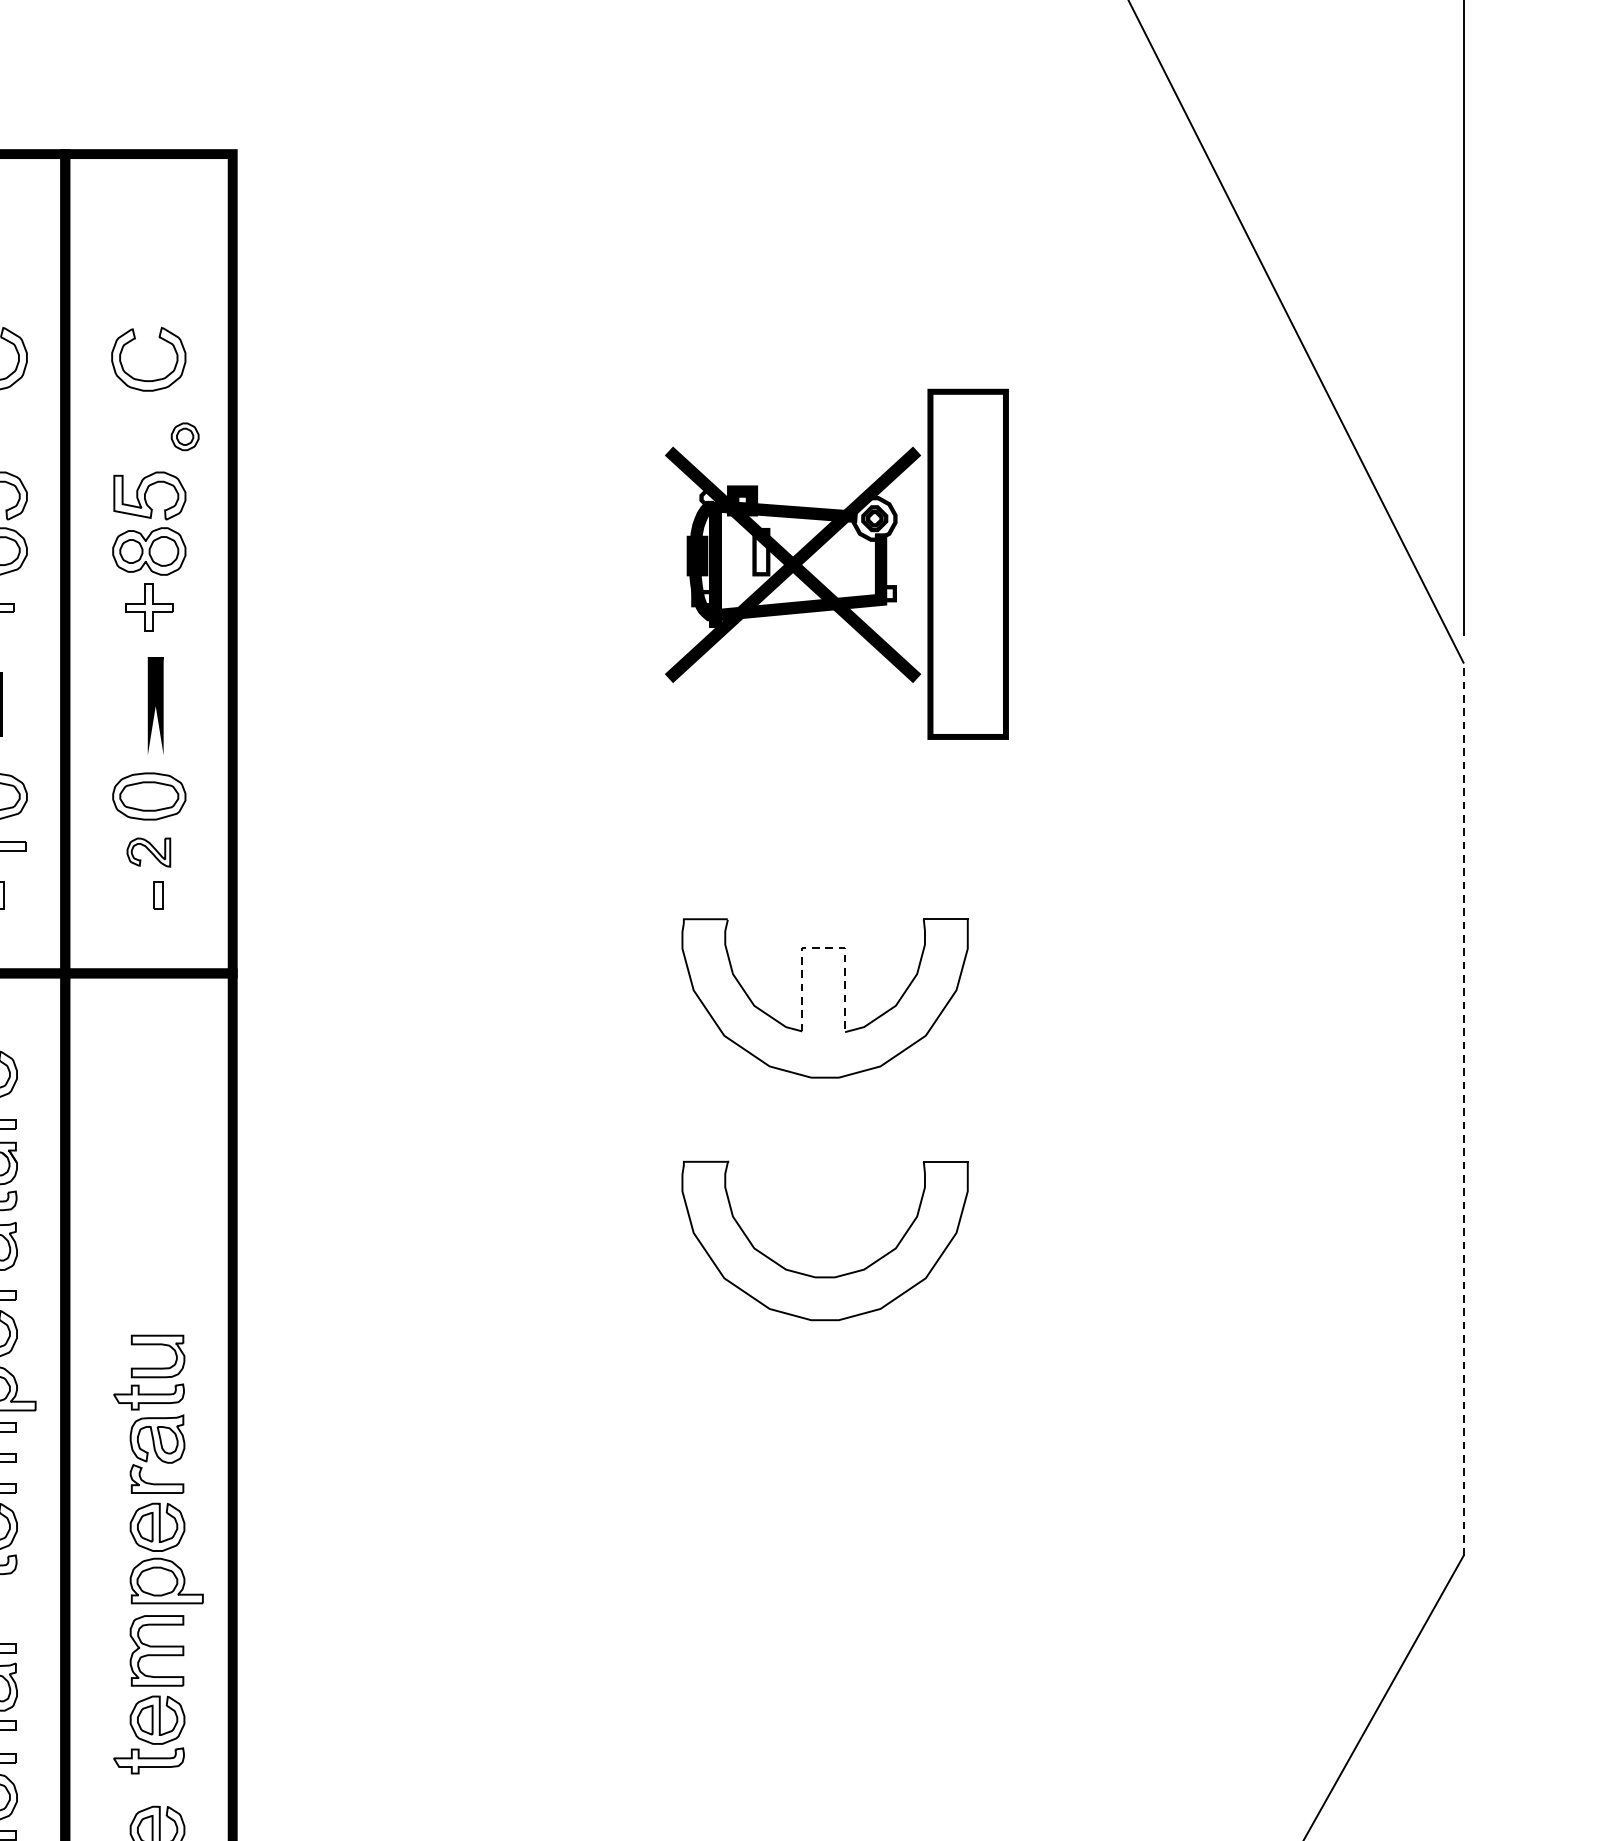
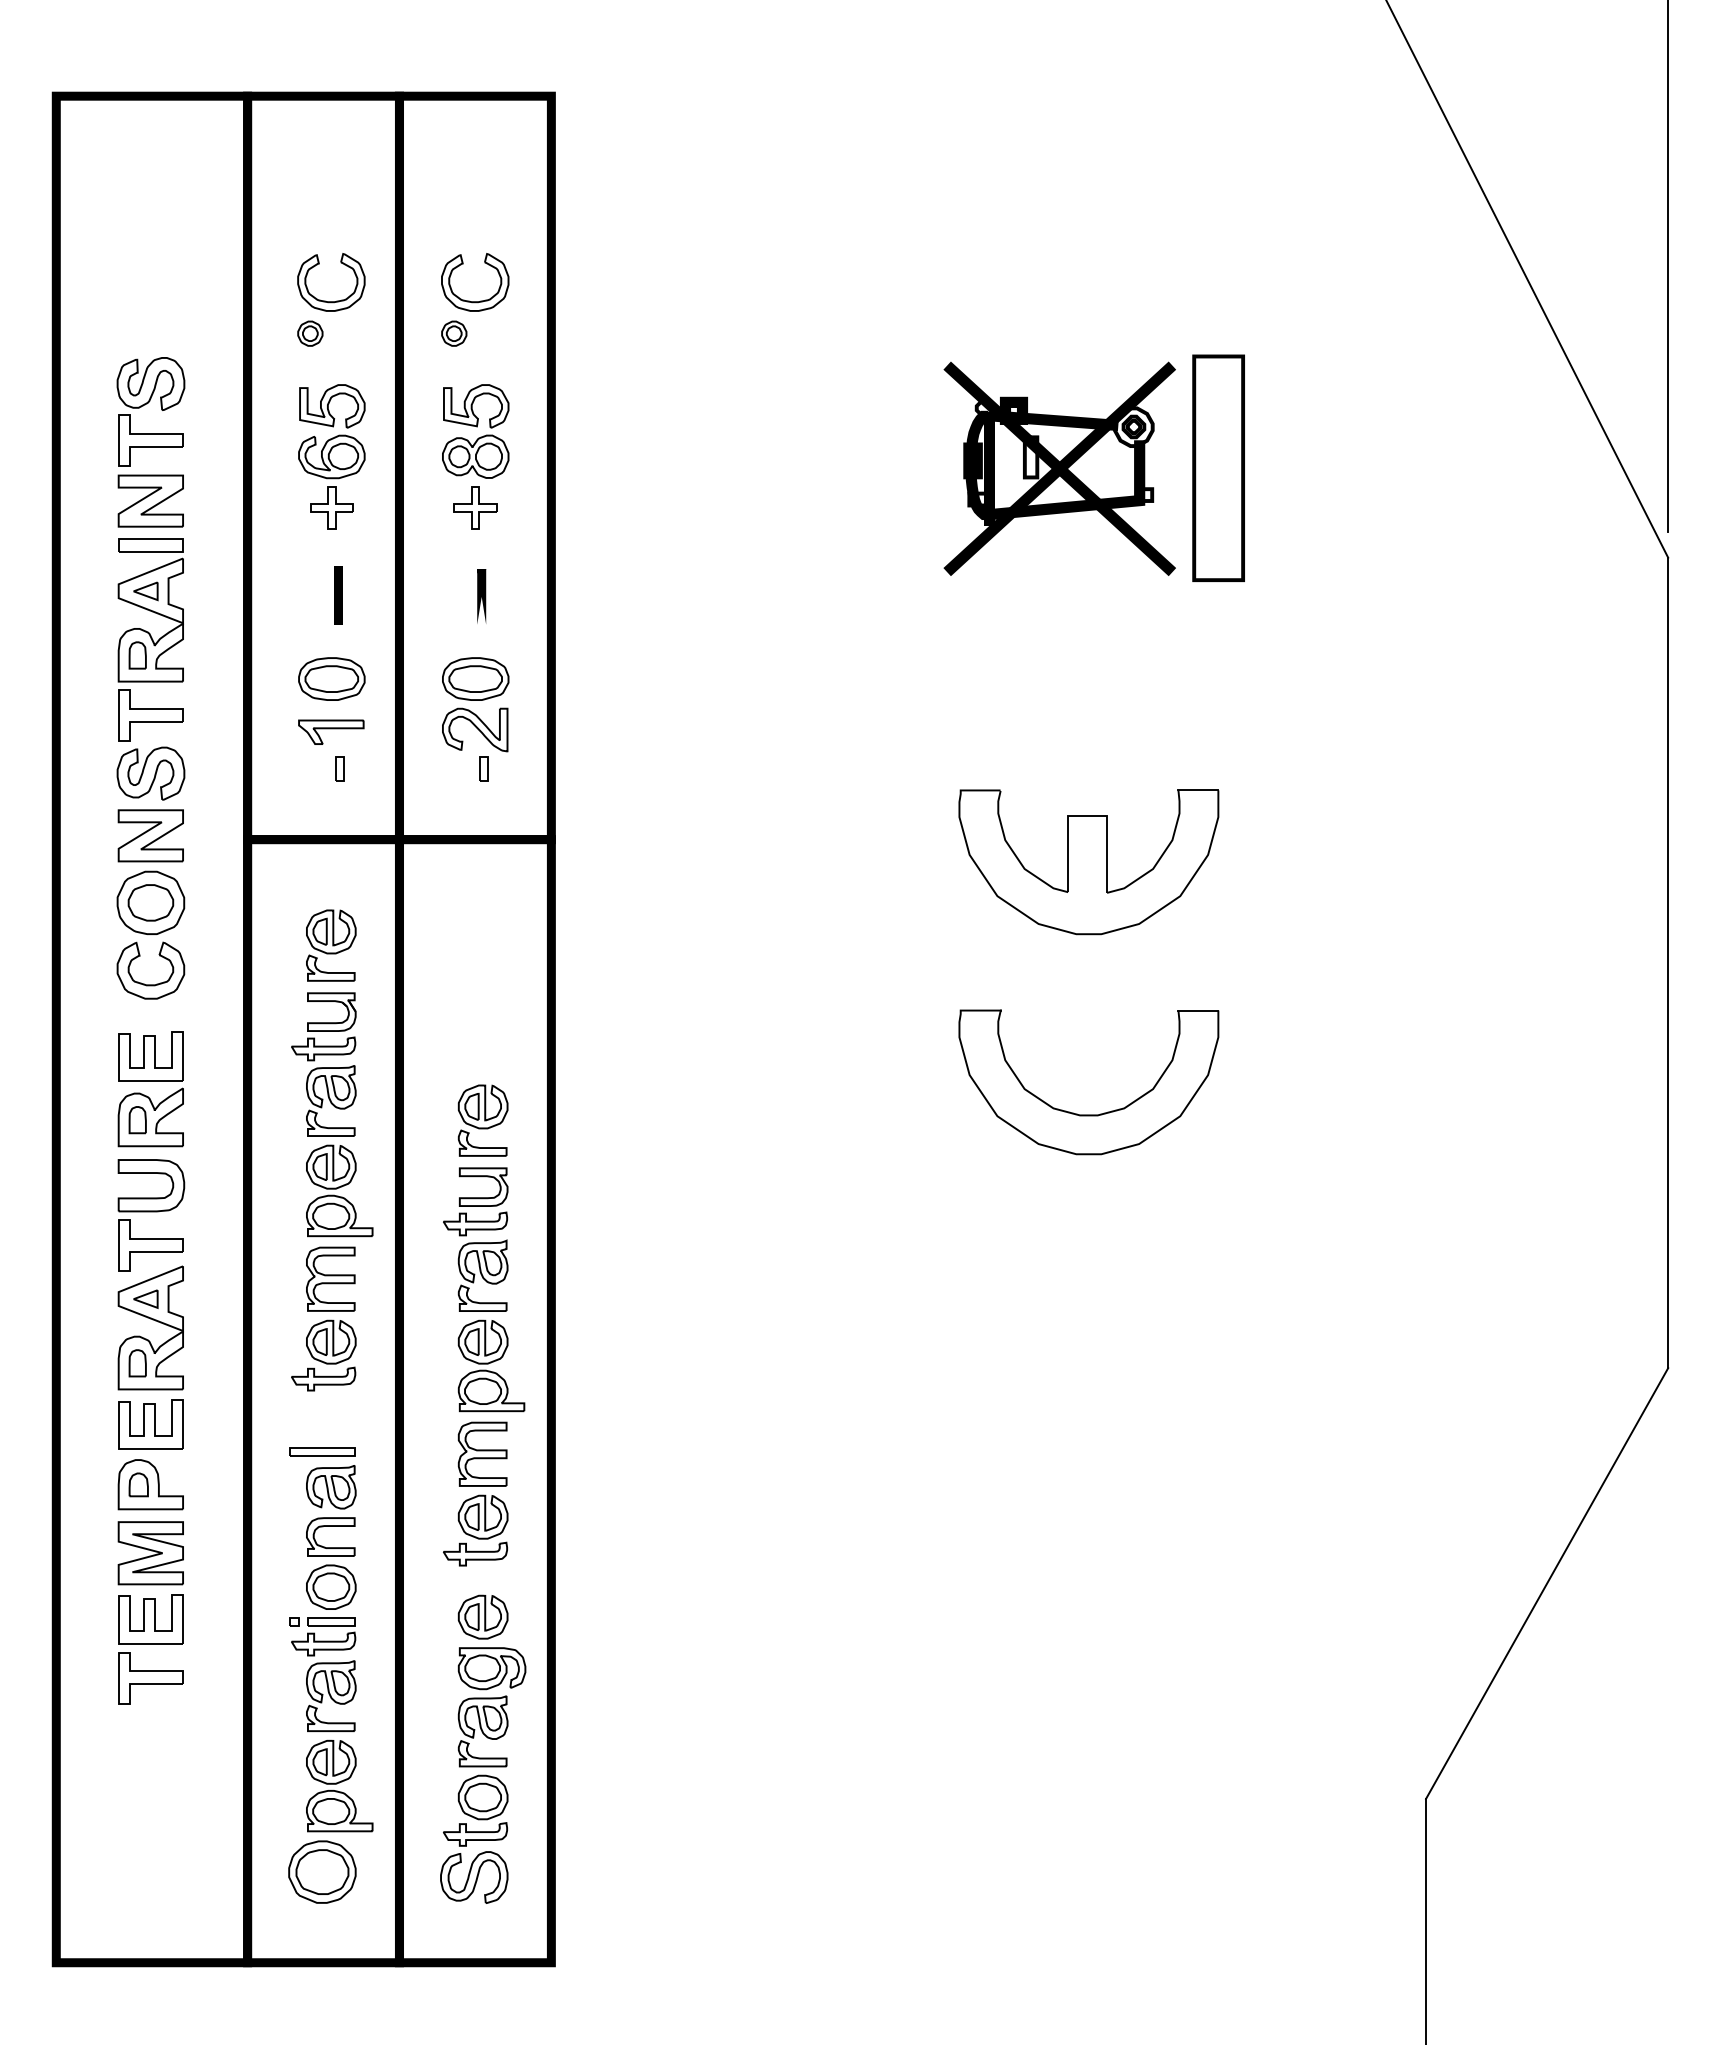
part: (185, 436) -> (454, 333), moved
part: (967, 563) -> (1218, 467), size x0.71
part: (155, 705) -> (481, 596), size x0.62
part: (149, 852) -> (475, 729), size x1.67
line: (824, 947) -> (1088, 816), dashed -> solid
line: (1463, 1108) -> (1668, 962), dashed -> solid
part: (156, 1282) -> (482, 1120), added

